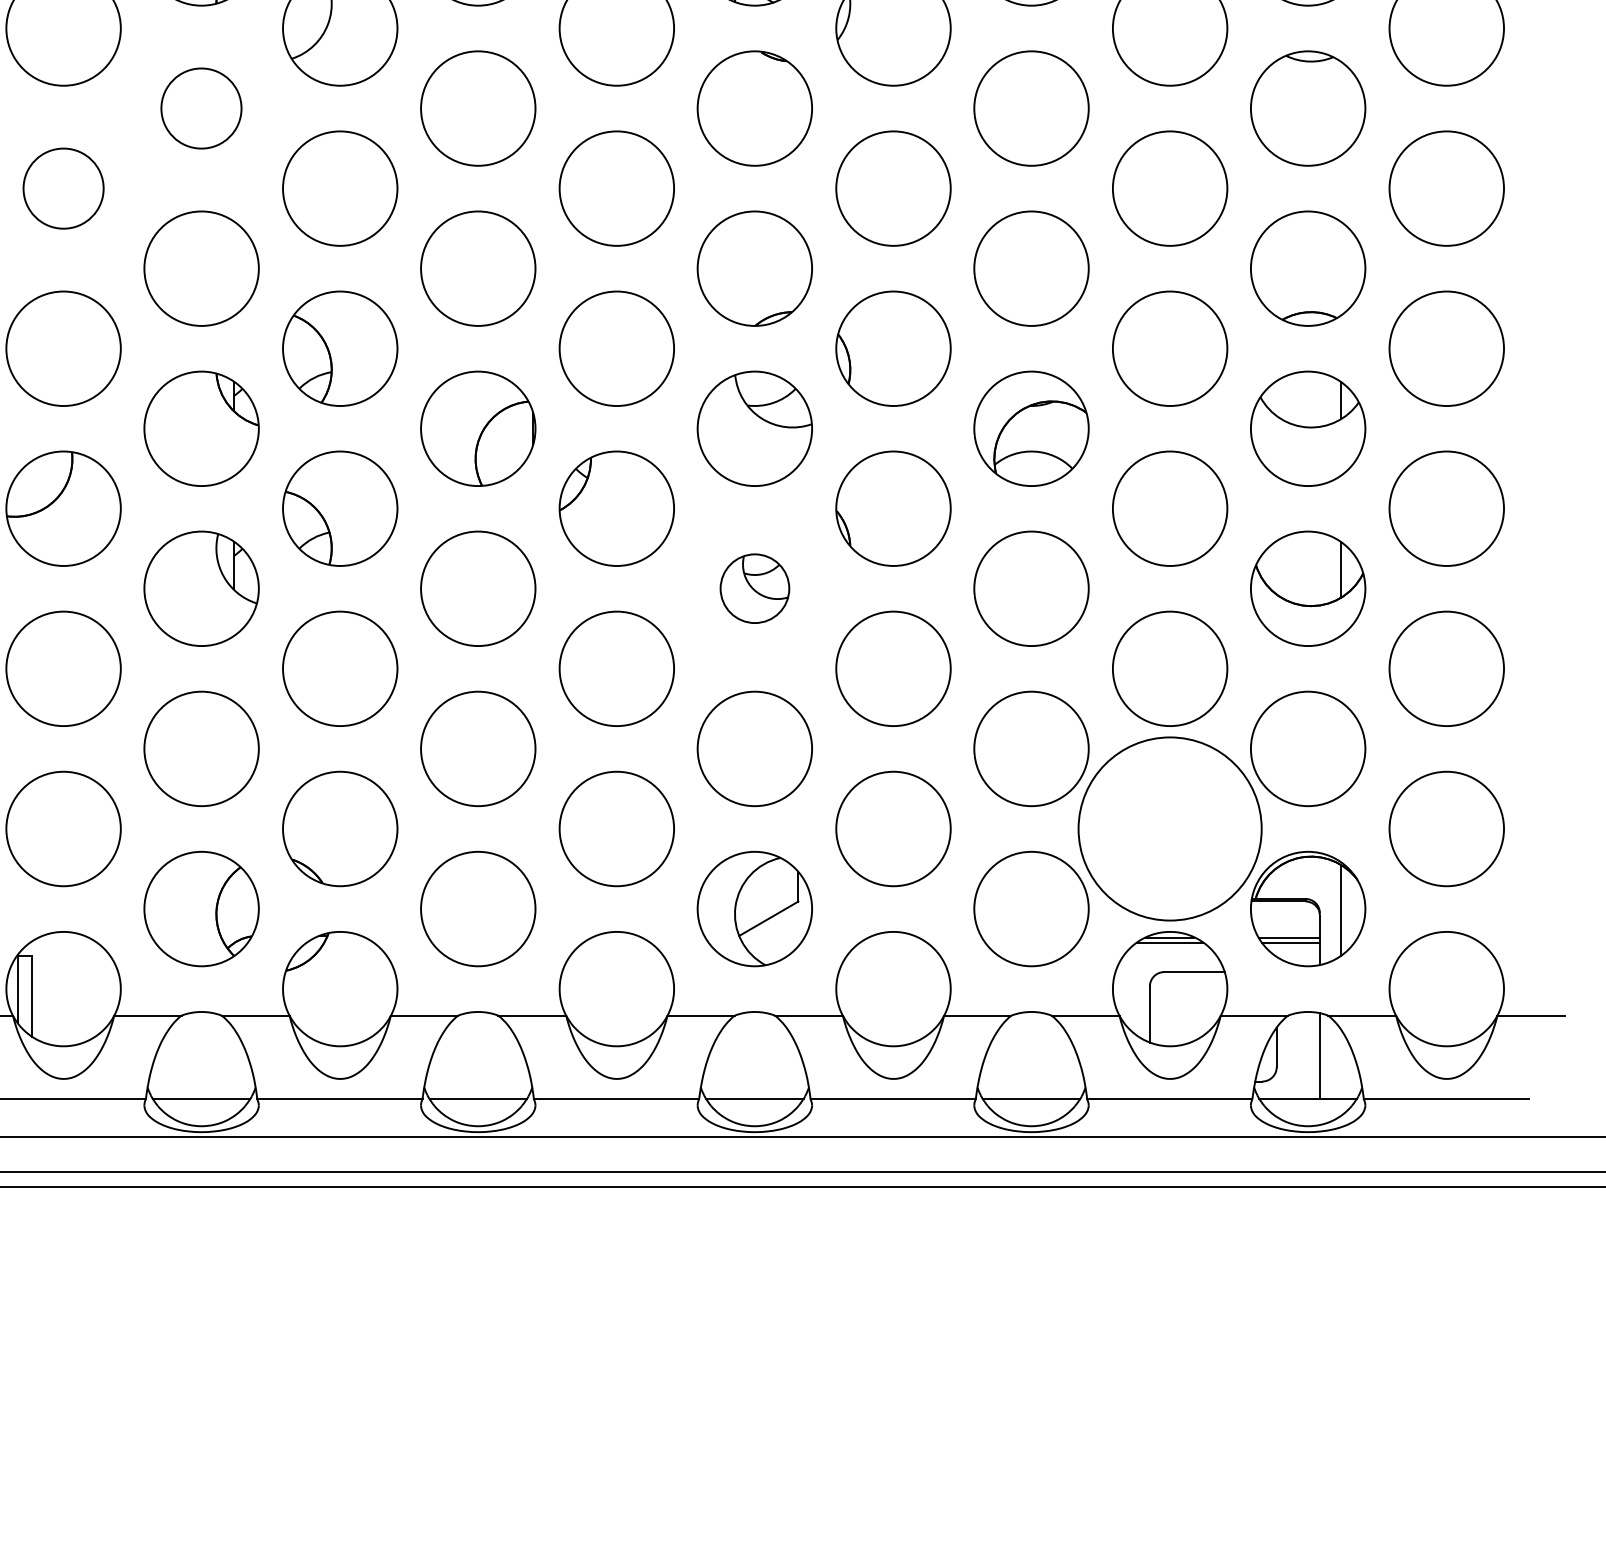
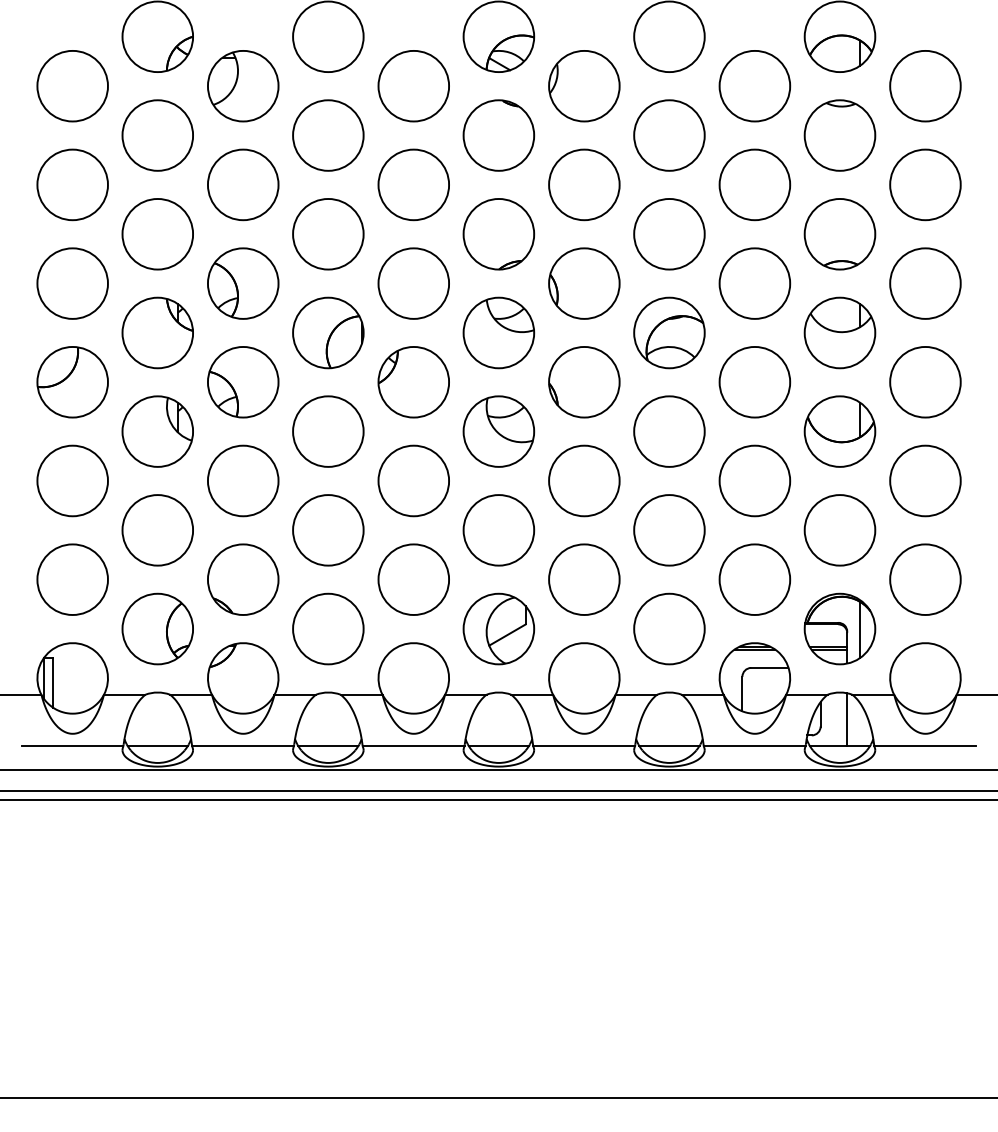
circle: (201, 108) -> (157, 135), size x1.43
circle: (63, 187) -> (72, 184), size x1.43
part: (754, 588) -> (498, 431), size x1.67
circle: (1169, 828) -> (754, 579), size x0.62

